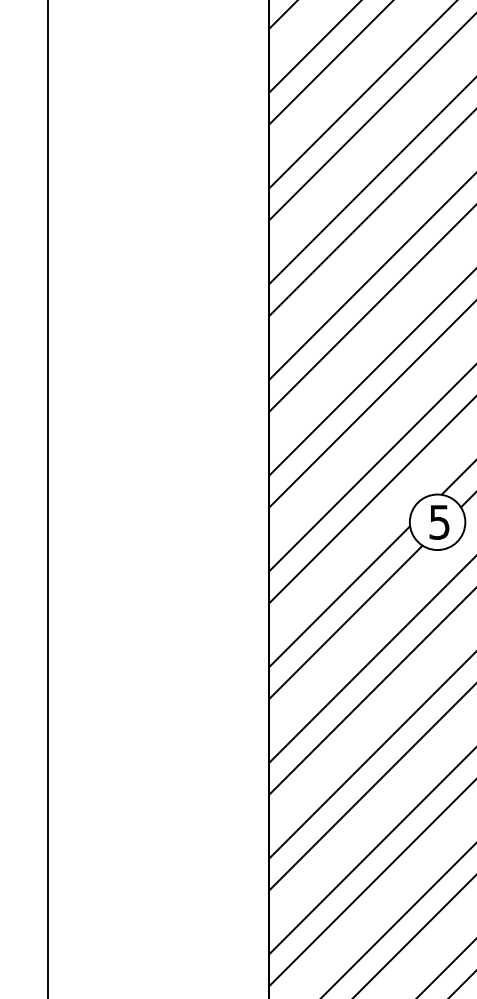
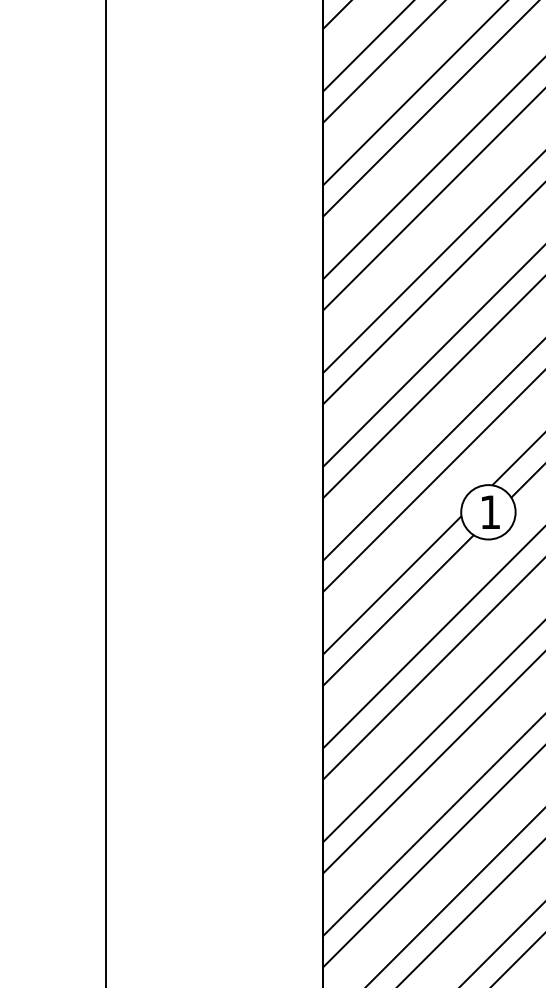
text: (438, 522) -> (489, 512), 5 -> 1

